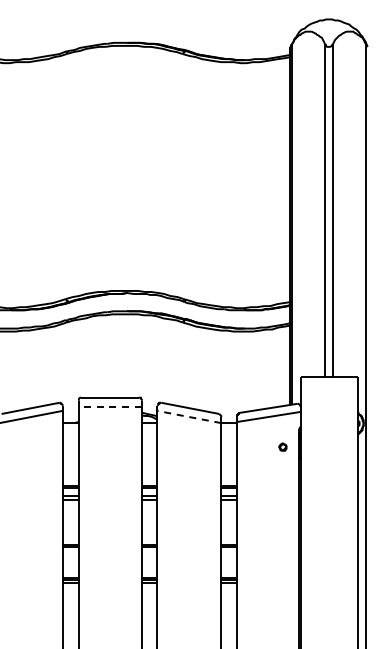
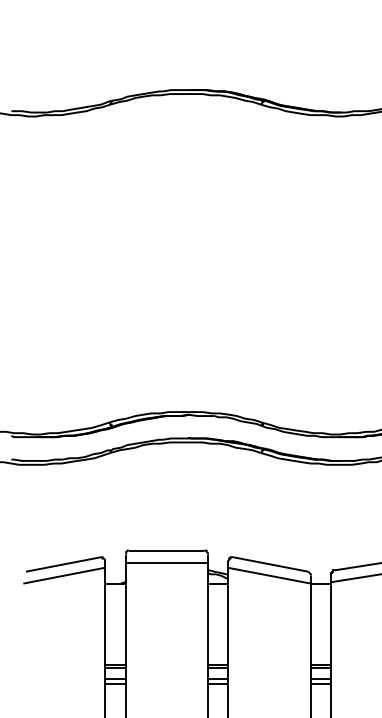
line: (110, 406) -> (167, 562), dashed -> solid
line: (189, 417) -> (269, 576), dashed -> solid

